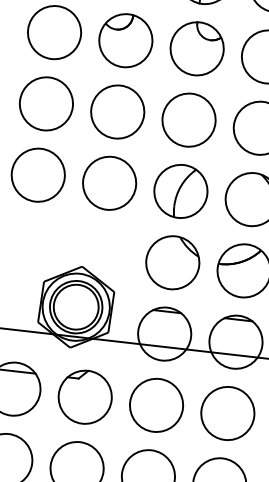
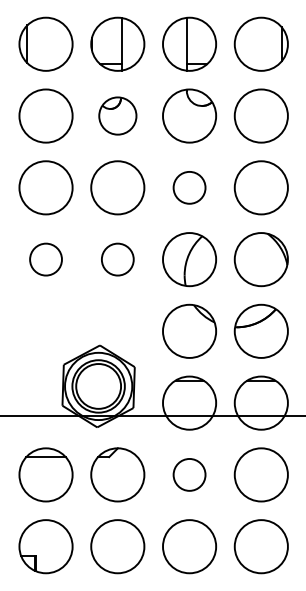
part: (125, 40) -> (117, 115), size x0.7
circle: (189, 119) -> (189, 187), size x0.6
circle: (37, 175) -> (45, 259), size x0.6
circle: (109, 183) -> (117, 259), size x0.6
circle: (156, 404) -> (189, 474), size x0.6

